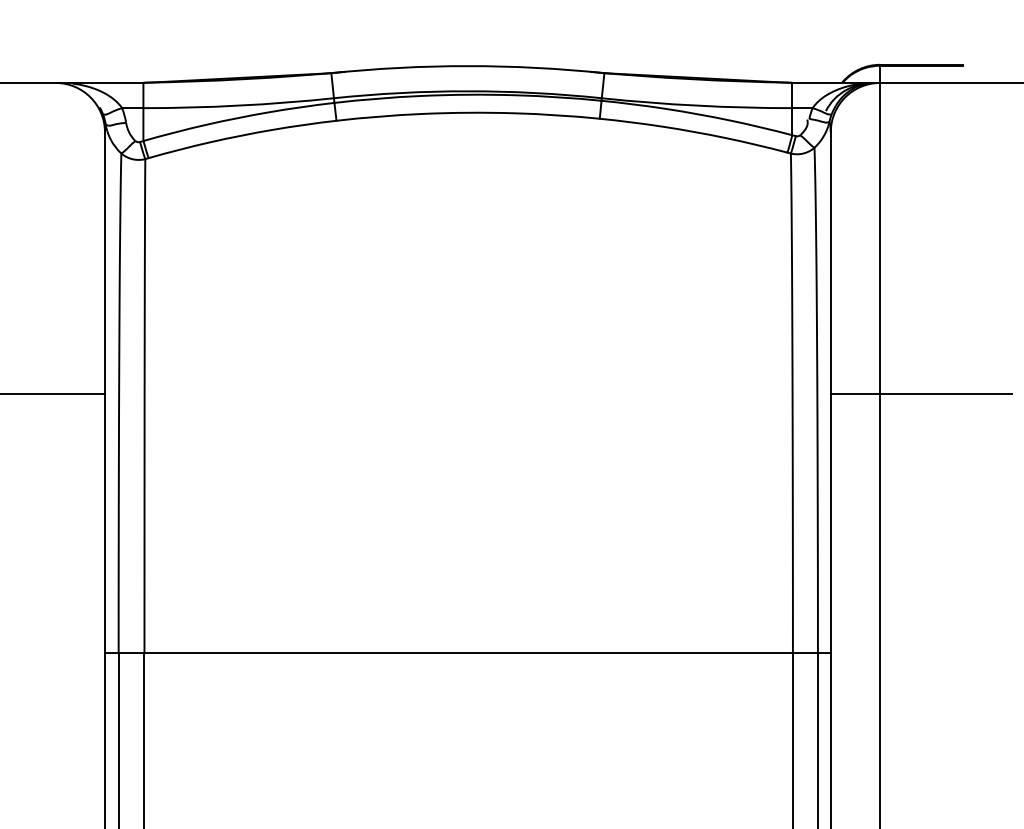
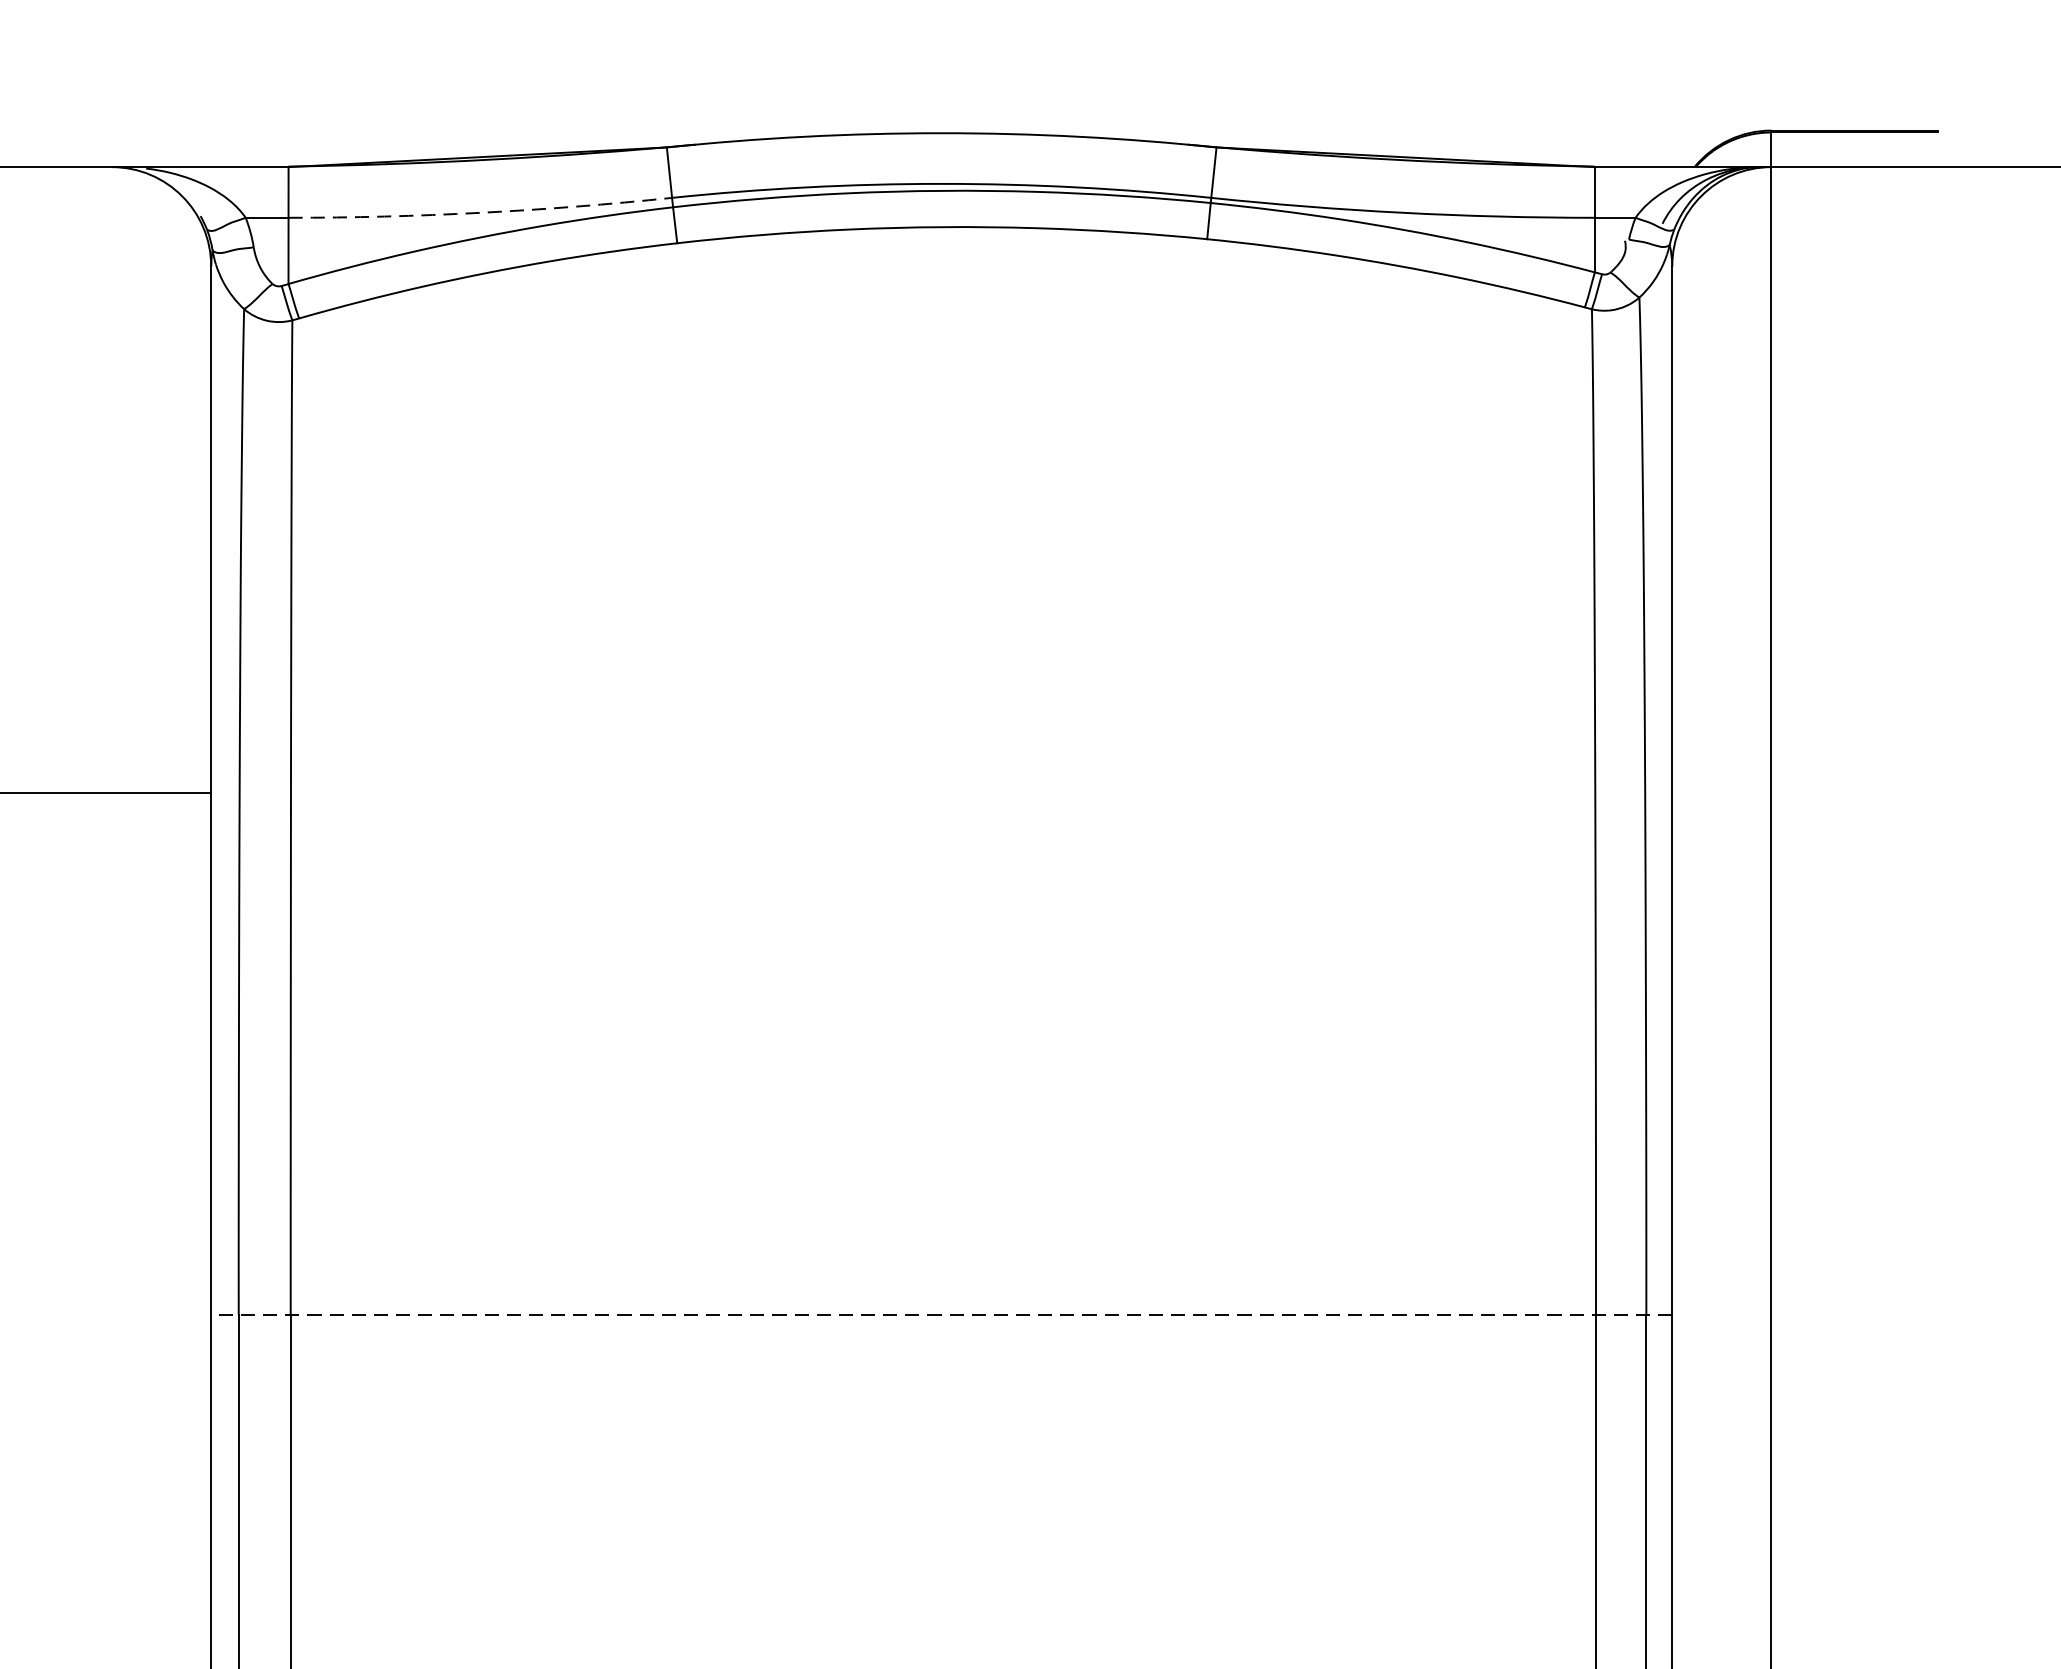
arc: (238, 105) -> (479, 212), solid -> dashed
line: (921, 394) -> (1854, 794), removed
line: (467, 653) -> (940, 1315), solid -> dashed

